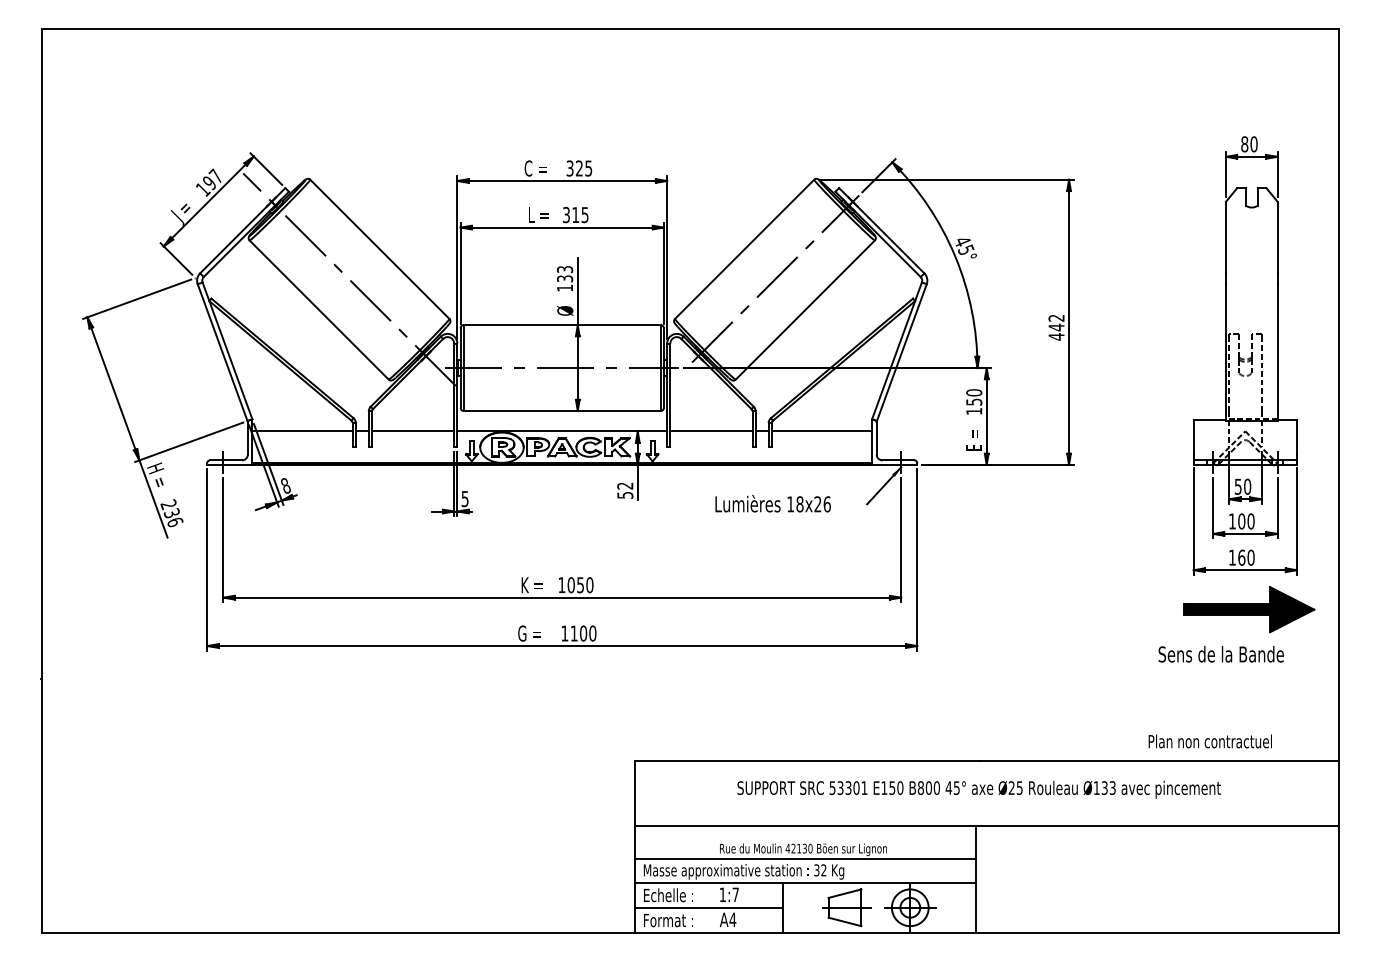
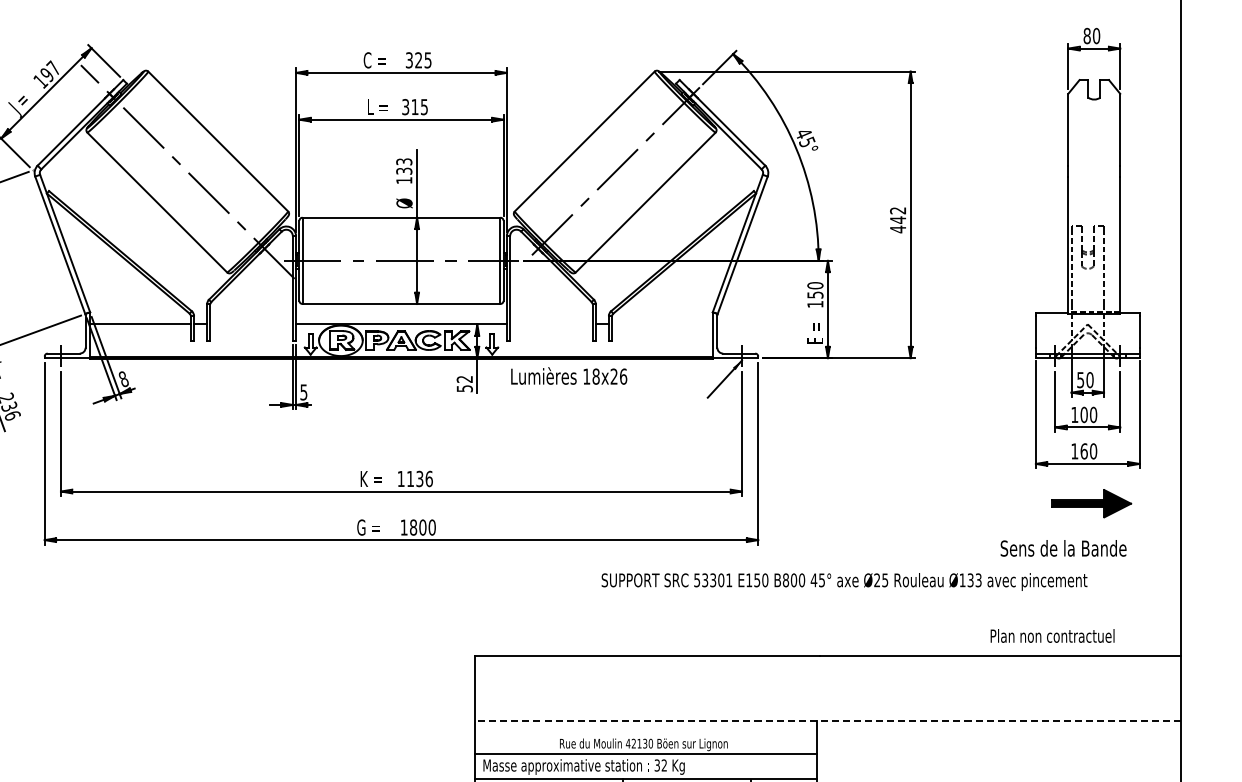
line: (413, 431) -> (252, 324), removed
line: (711, 431) -> (551, 324), removed
line: (821, 431) -> (661, 324), removed
text: (772, 503) -> (568, 375), moved
text: (580, 585) -> (419, 479), 1050 -> 1136
part: (1249, 609) -> (1091, 503), size x0.6
text: (573, 633) -> (412, 527), 1100 -> 1800
text: (978, 789) -> (843, 581), moved
line: (987, 825) -> (828, 720), solid -> dashed

